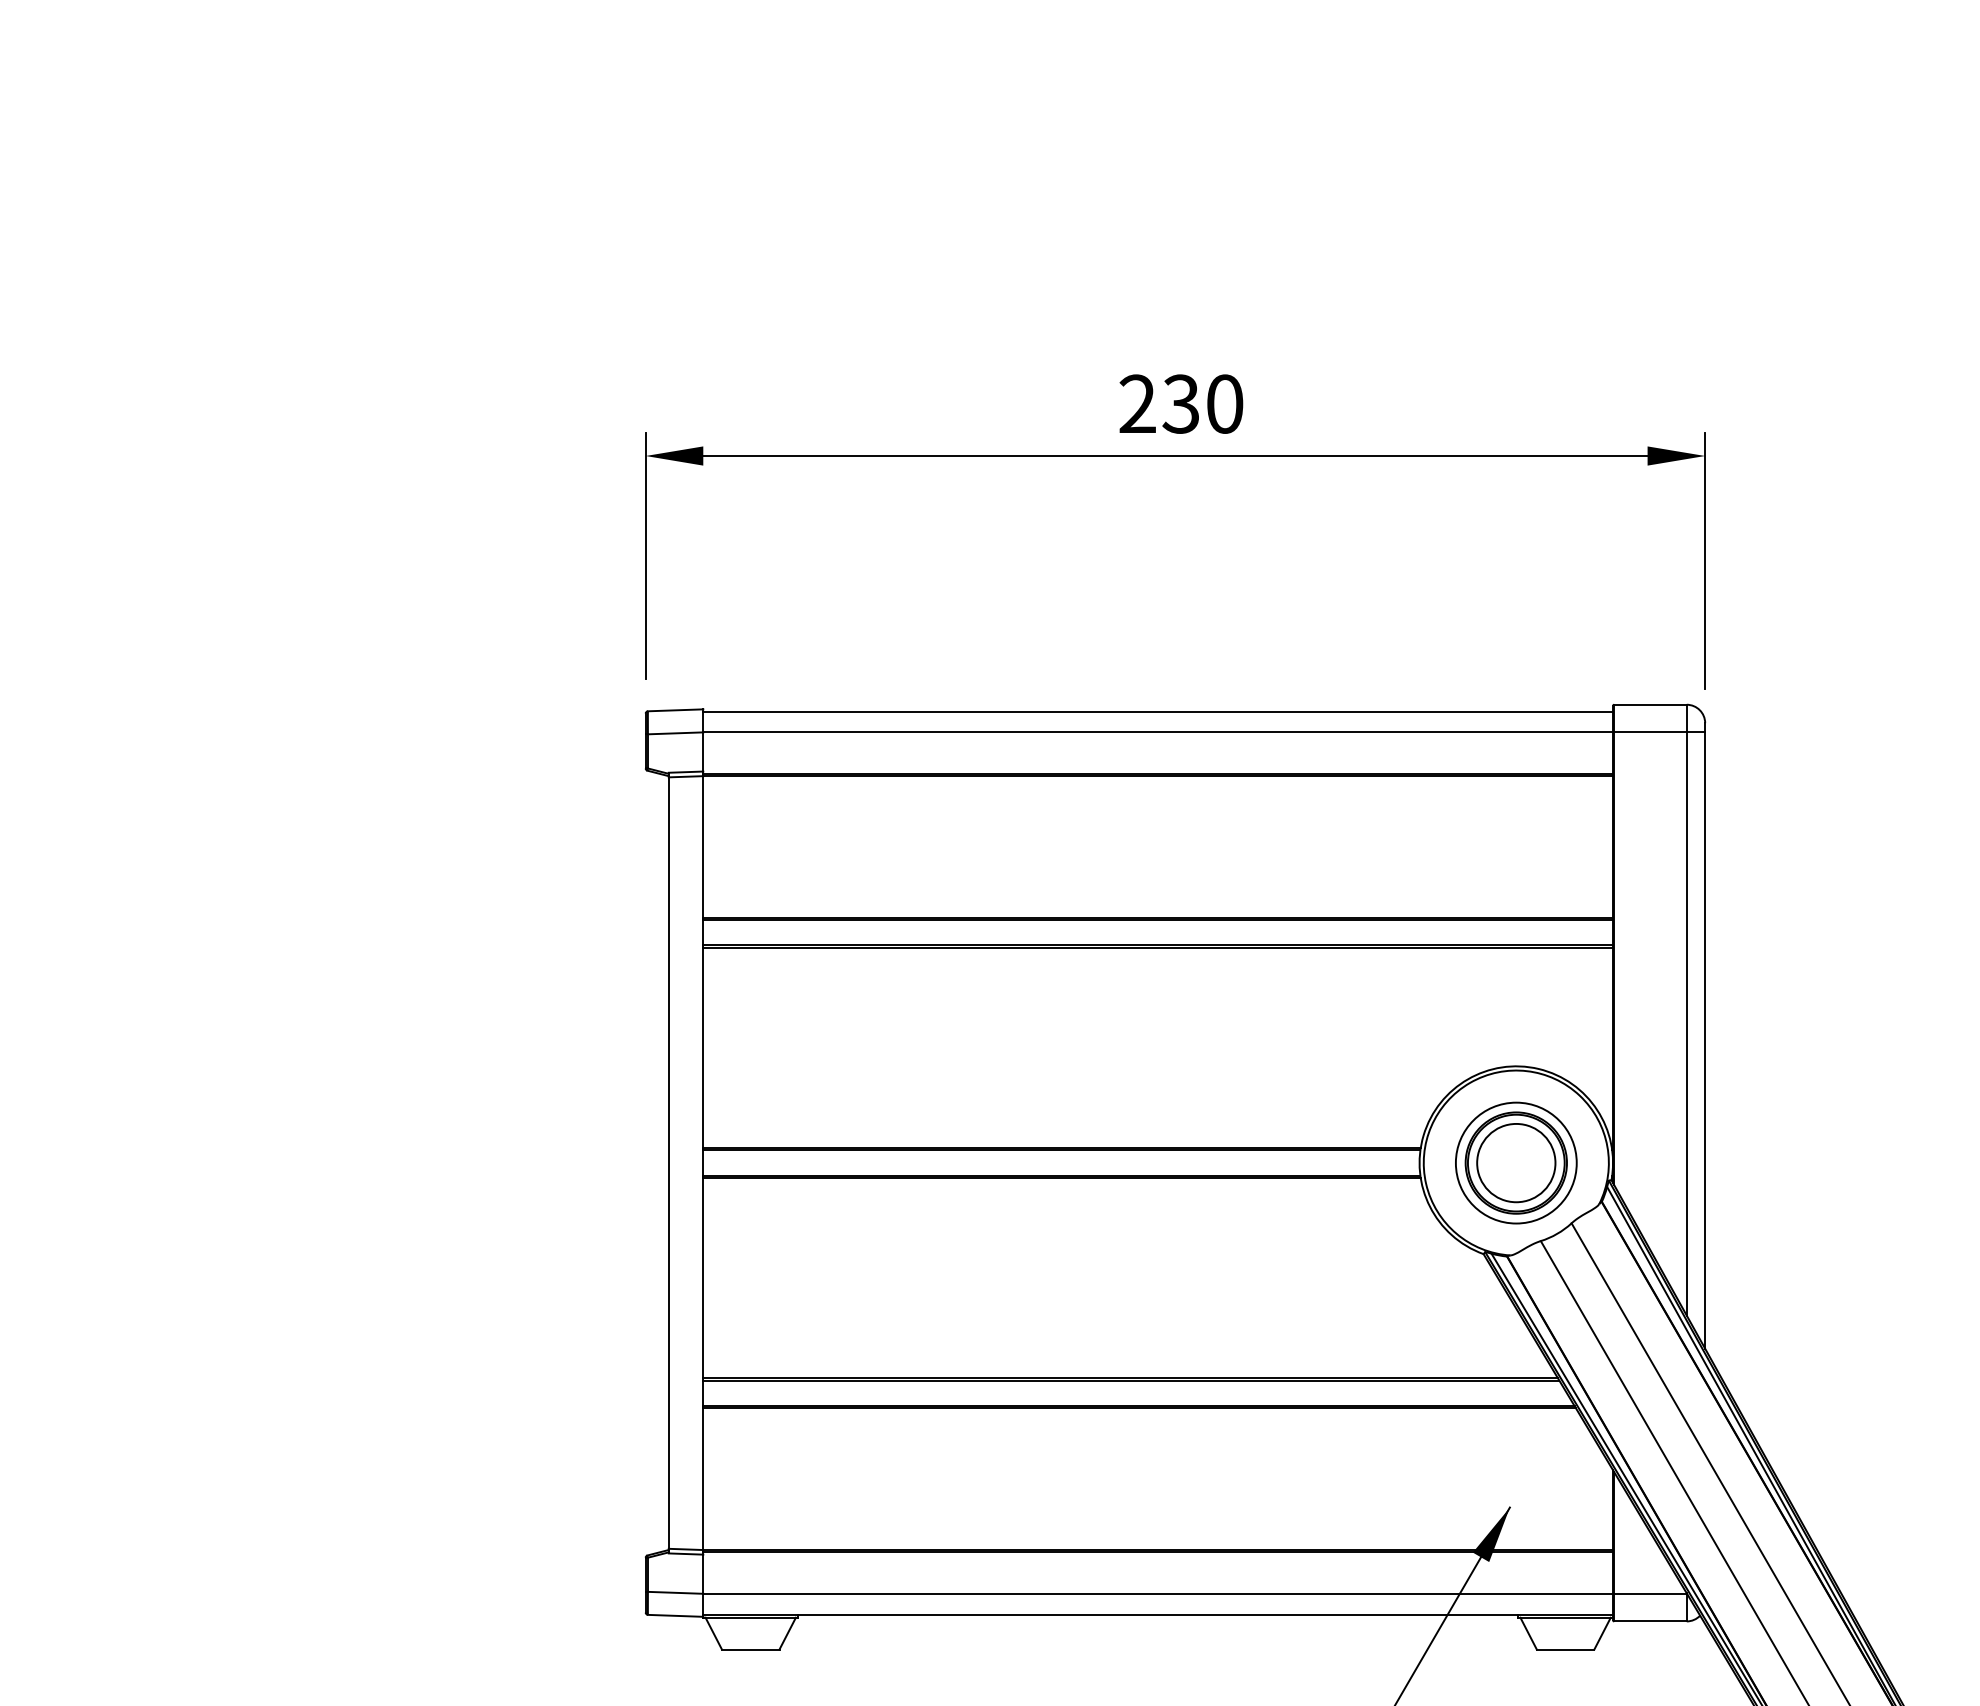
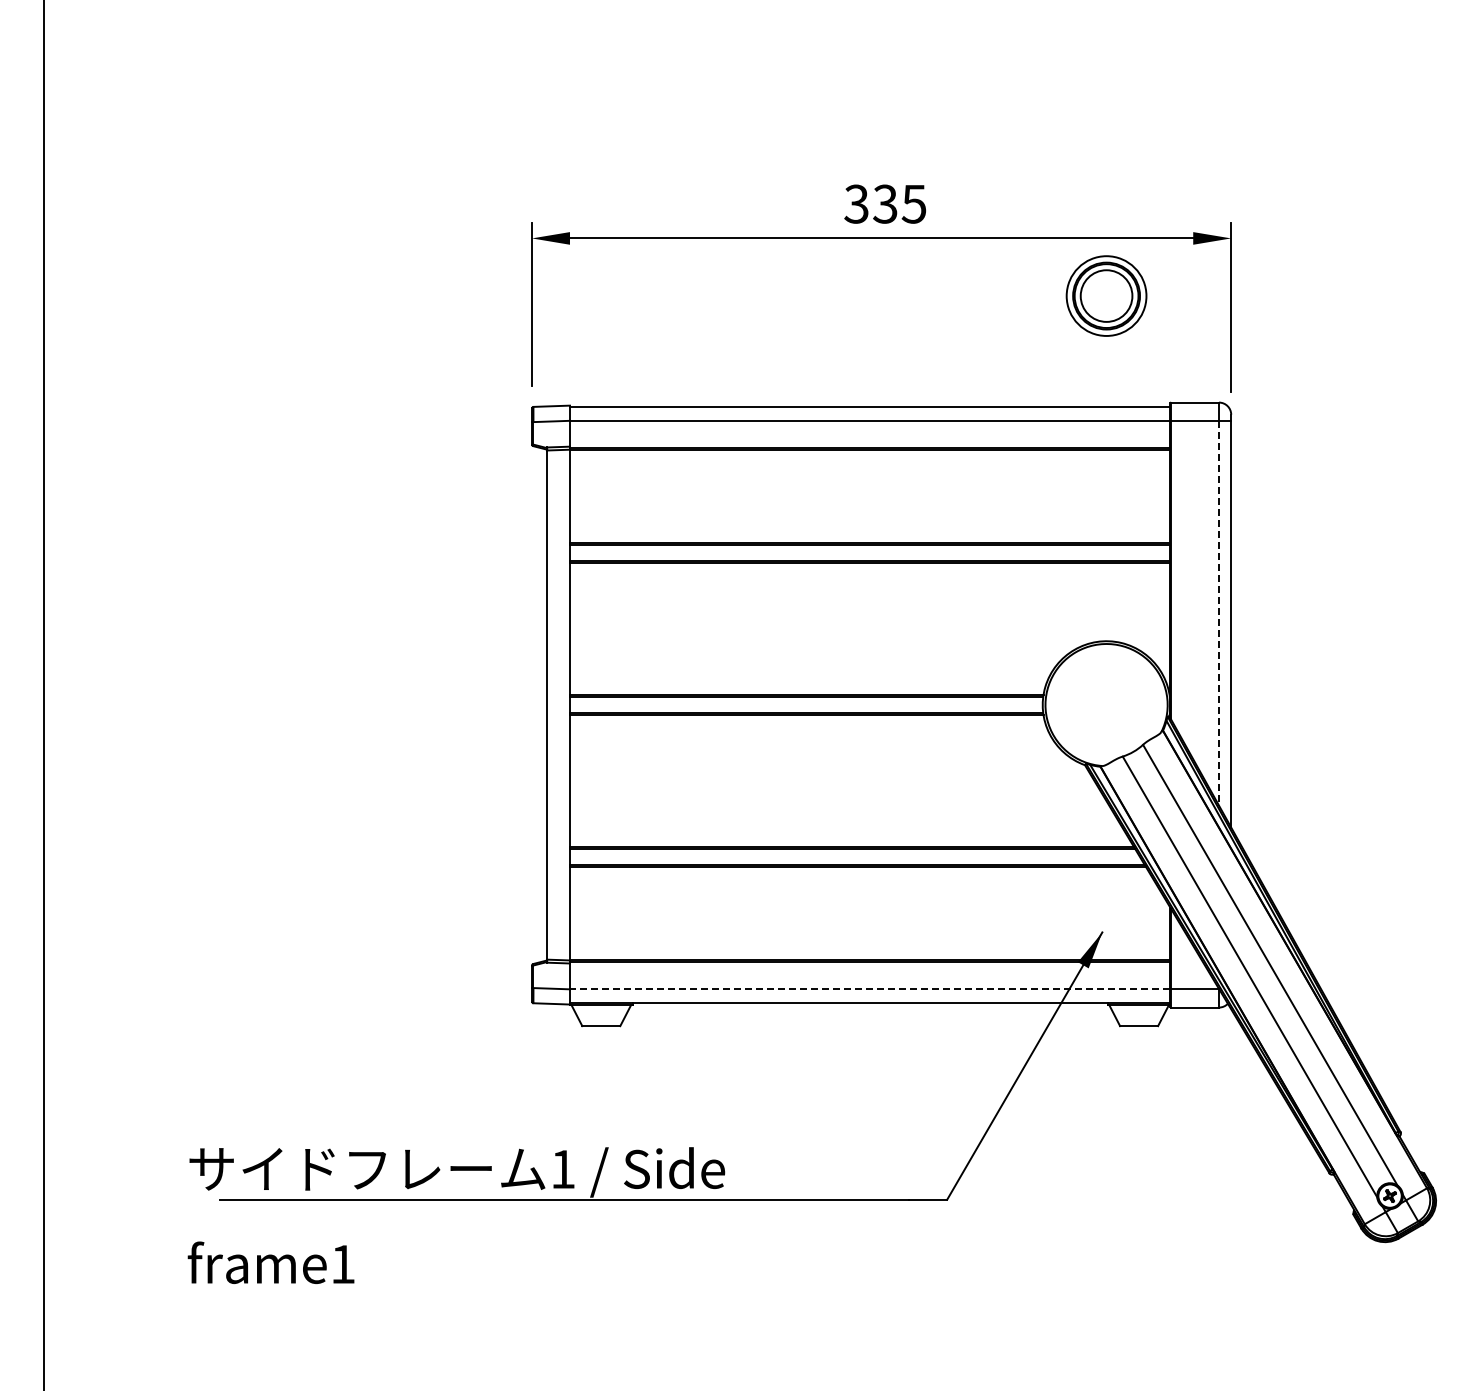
text: (1181, 403) -> (885, 203), 230 -> 335
line: (1687, 1024) -> (1219, 613), solid -> dashed
part: (1516, 1162) -> (1106, 295), moved
line: (1157, 1594) -> (869, 989), solid -> dashed

